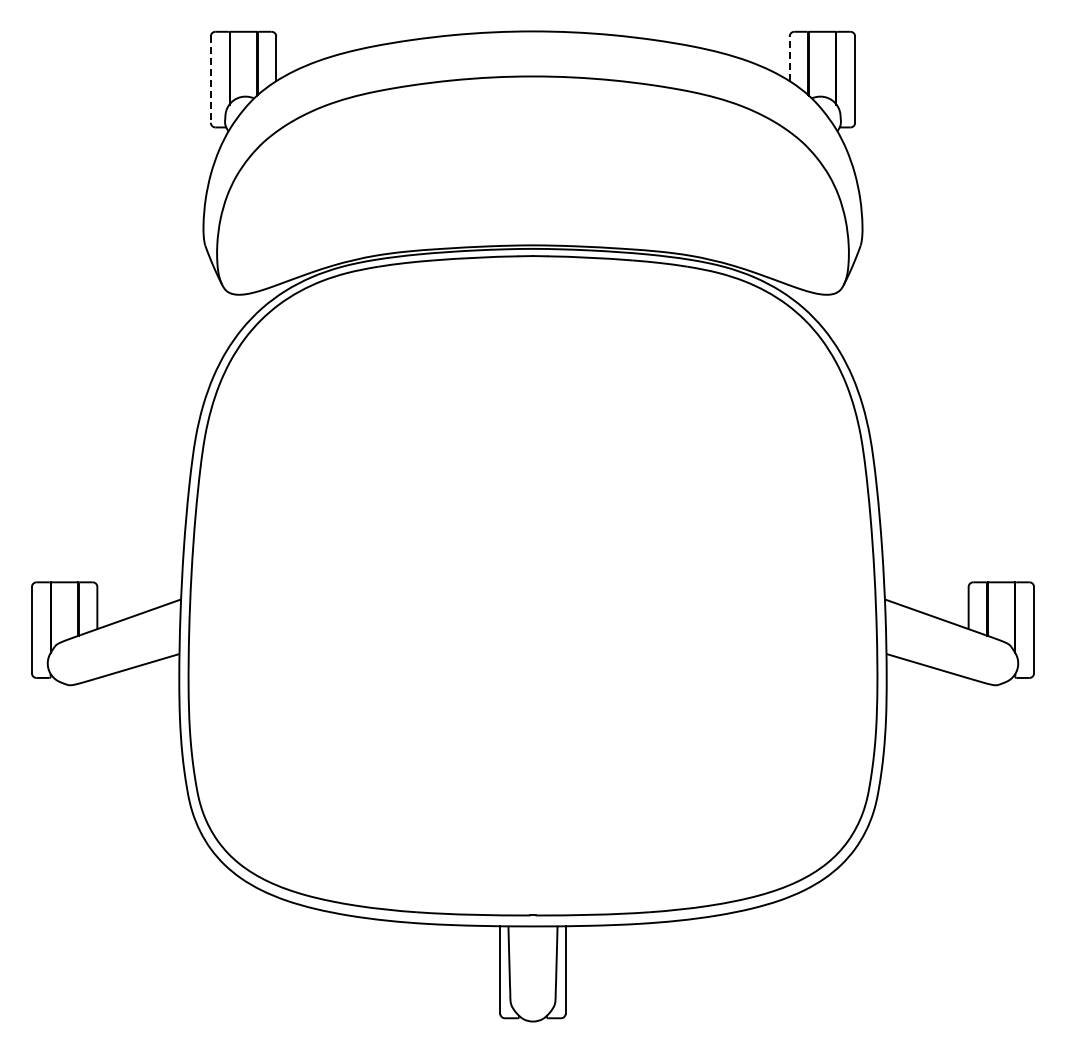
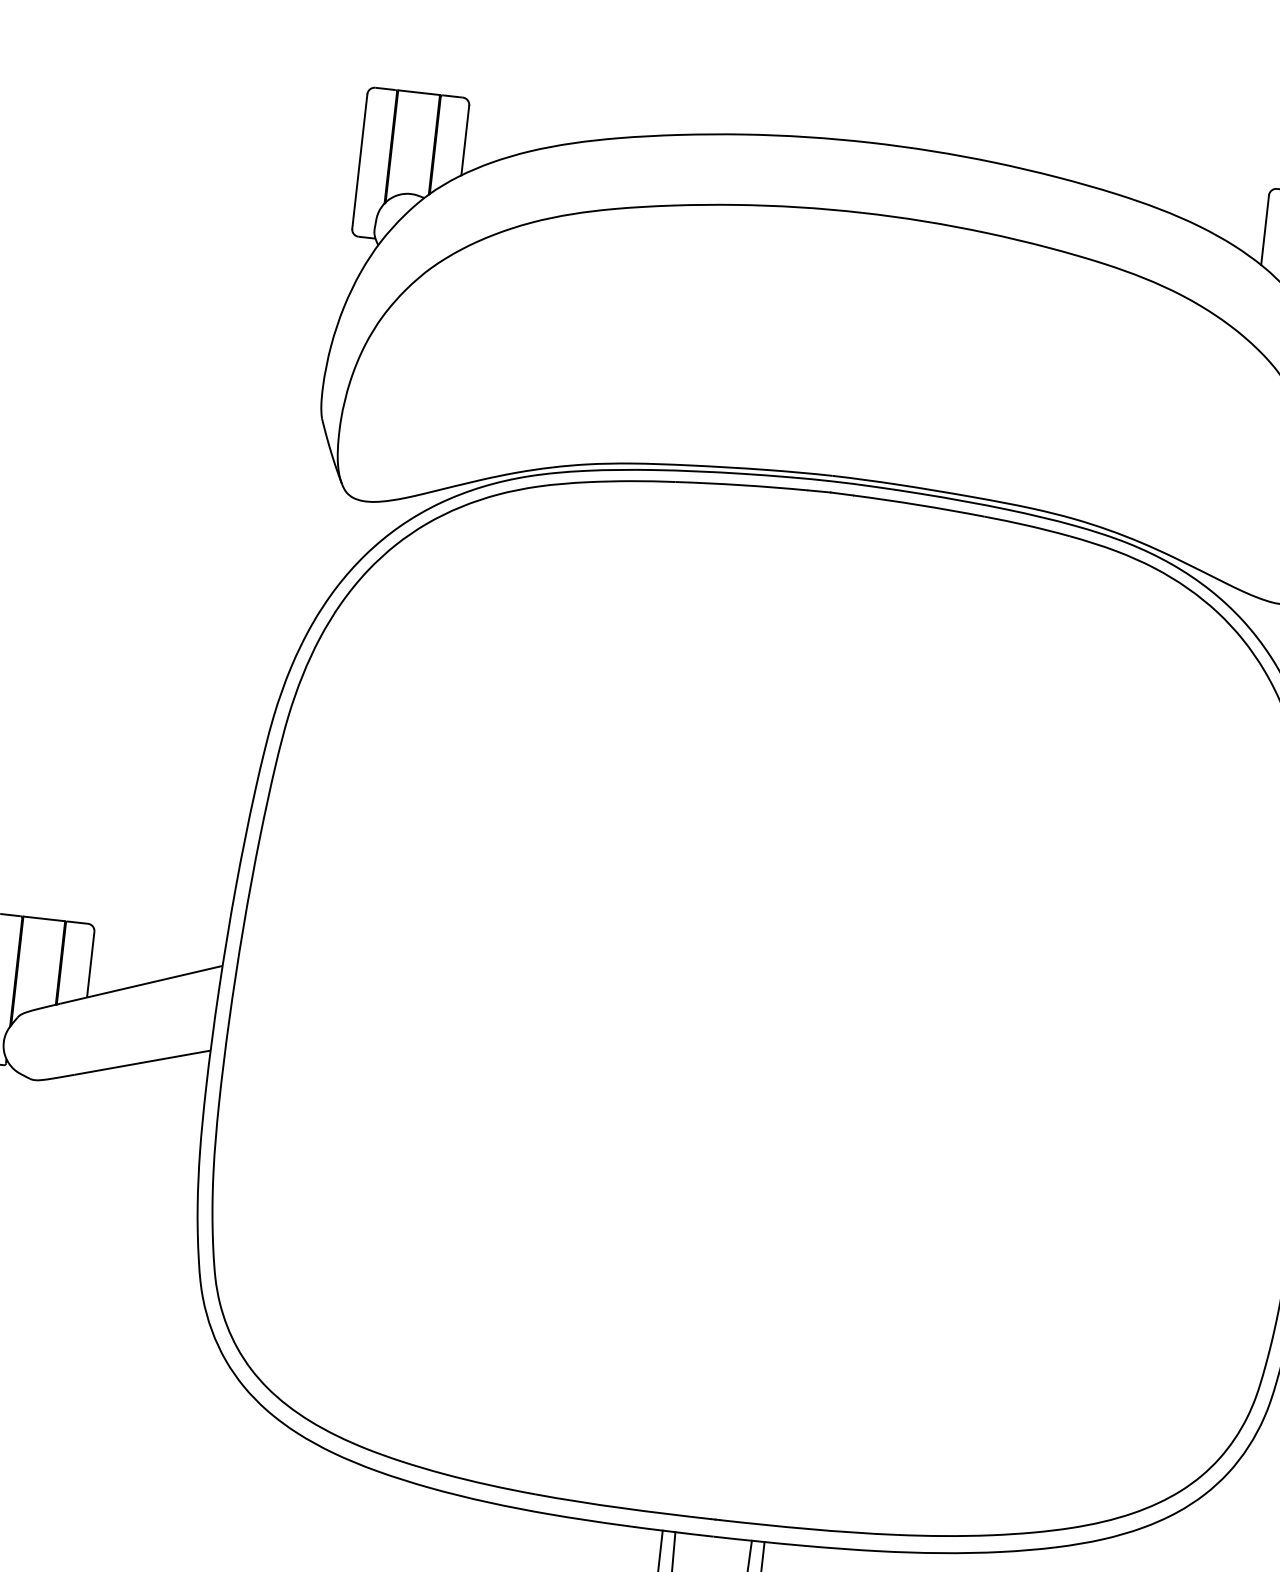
line: (789, 58) -> (1264, 229), dashed -> solid
line: (210, 80) -> (359, 162), dashed -> solid

